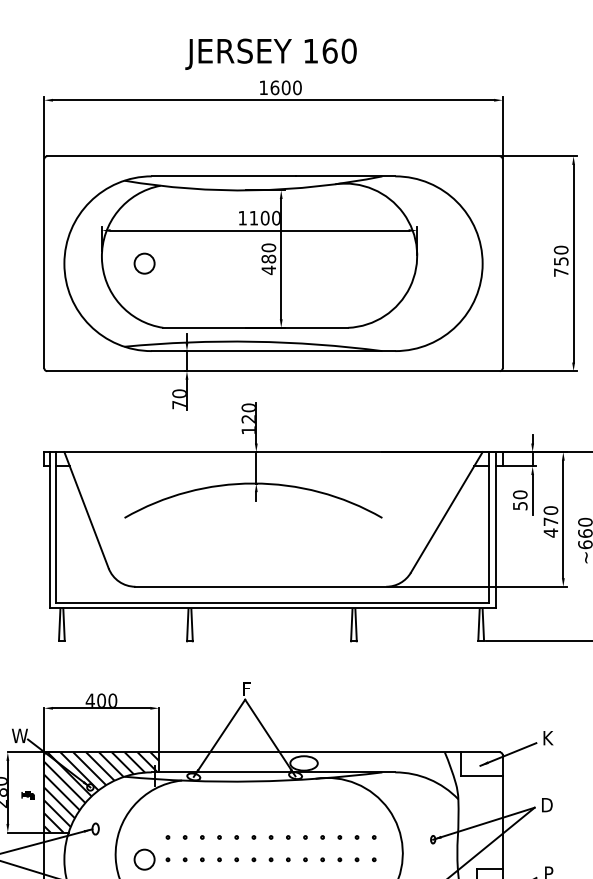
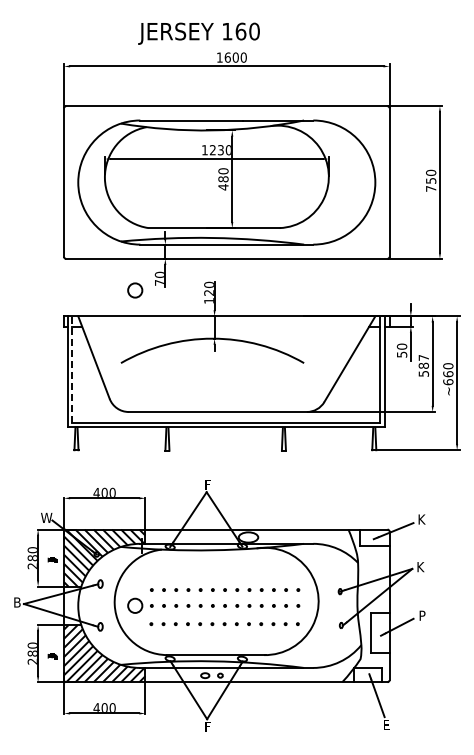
text: (270, 53) -> (198, 33), moved
text: (259, 218) -> (216, 150), 1100 -> 1230
circle: (144, 263) -> (135, 290), moved
text: (550, 521) -> (423, 365), 470 -> 587
line: (56, 526) -> (72, 369), solid -> dashed
text: (547, 805) -> (421, 567), D -> K

